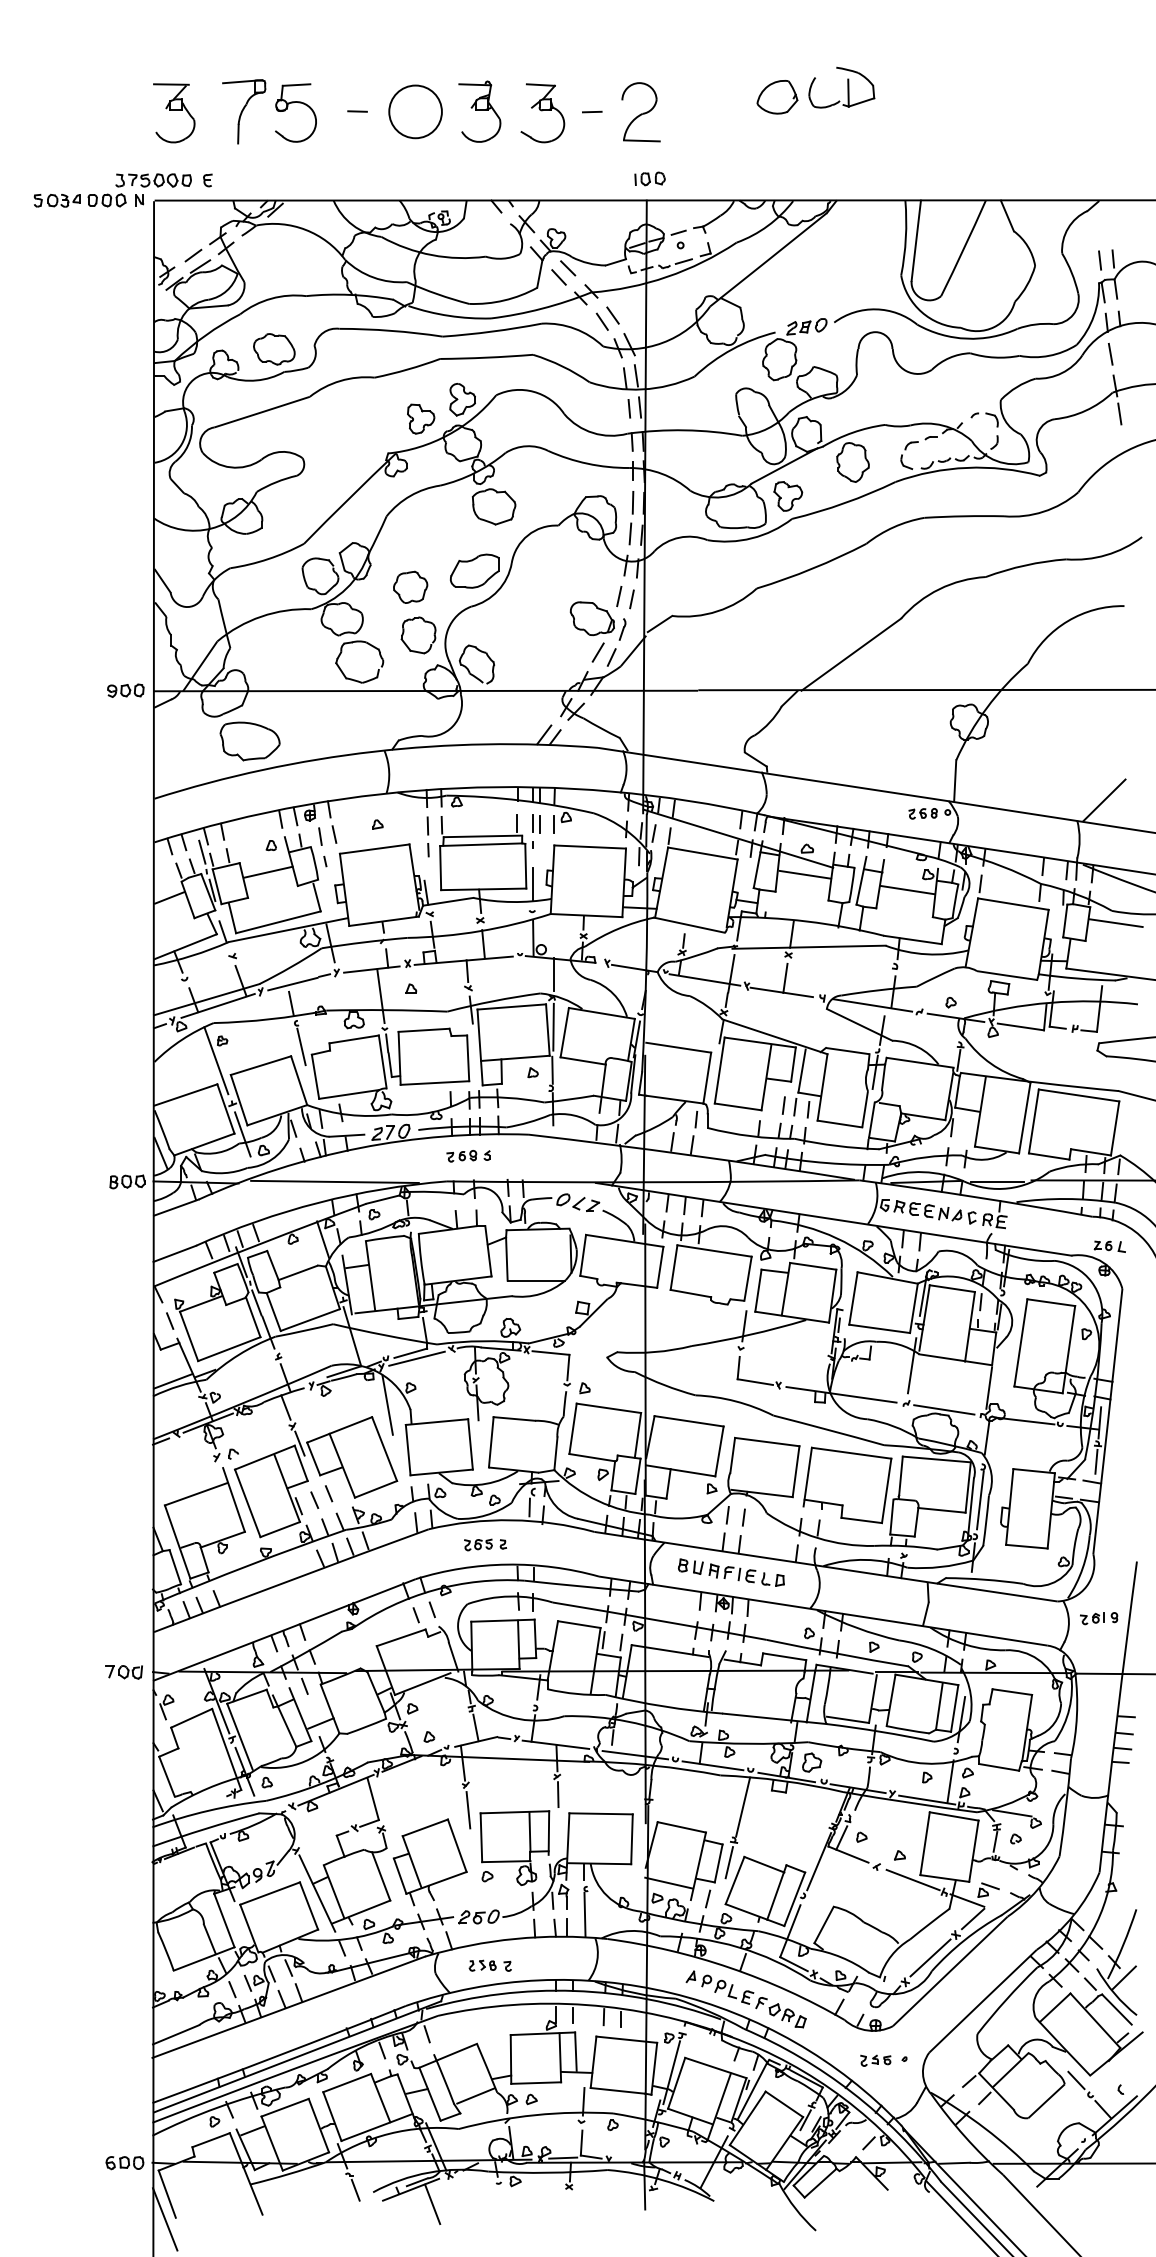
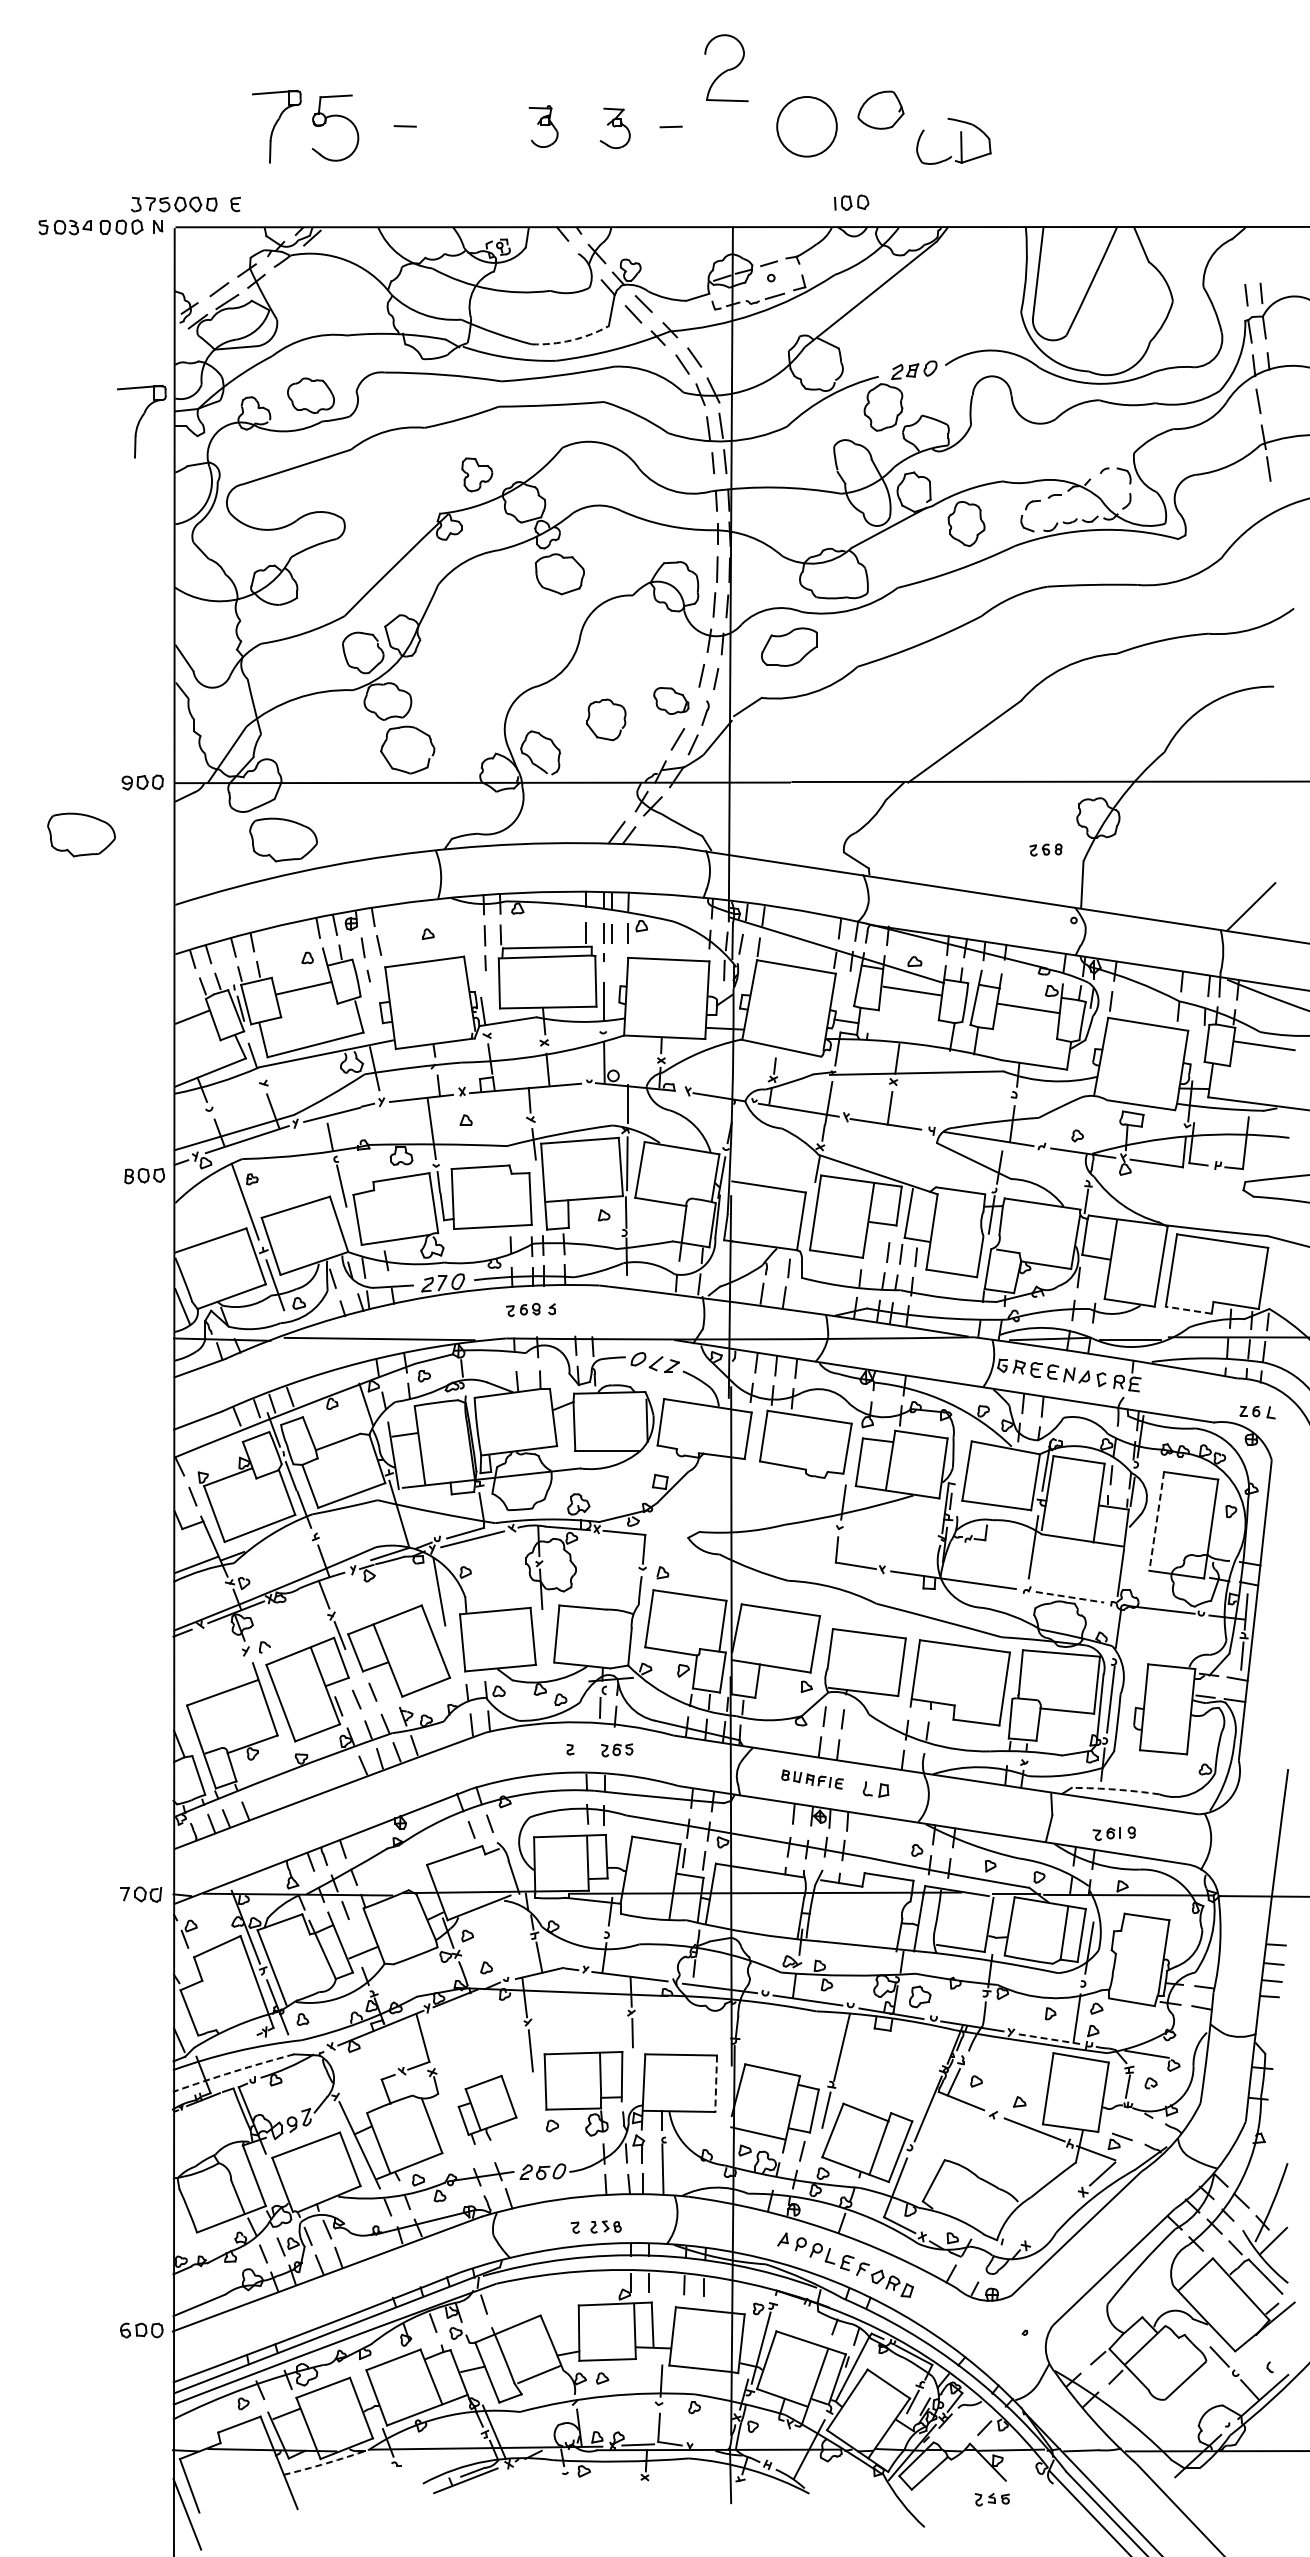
part: (847, 86) -> (960, 140), moved
circle: (415, 111) -> (806, 126), moved
part: (479, 111) -> (543, 126), size x0.6
part: (641, 112) -> (726, 68), moved
part: (174, 113) -> (197, 128), removed
part: (543, 113) -> (615, 128), size x0.6
part: (649, 178) -> (851, 202), moved
arc: (504, 300) -> (571, 340), solid -> dashed
part: (124, 372) -> (141, 421), added
part: (462, 399) -> (524, 452), removed
part: (787, 496) -> (892, 562), removed
part: (475, 570) -> (789, 646), moved
part: (410, 587) -> (465, 665), removed
part: (592, 618) -> (671, 700), size x0.7
part: (418, 635) -> (606, 719), moved
part: (71, 736) -> (81, 834), added
part: (922, 813) -> (1045, 849), moved
line: (201, 852) -> (228, 965), removed
line: (1048, 1156) -> (1188, 1310), solid -> dashed
part: (127, 1182) -> (144, 1176), moved
line: (1020, 1342) -> (1156, 1521), solid -> dashed
line: (943, 1410) -> (1069, 1597), solid -> dashed
part: (478, 1545) -> (617, 1750), moved
part: (717, 1570) -> (812, 1779), size x0.7
arc: (984, 1579) -> (1115, 1789), solid -> dashed
part: (1098, 1618) -> (1113, 1833), moved
line: (927, 1800) -> (1051, 2039), solid -> dashed
arc: (205, 1828) -> (233, 2071), solid -> dashed
line: (632, 1839) -> (716, 2084), solid -> dashed
part: (430, 1862) -> (487, 2109), size x0.7
line: (930, 1958) -> (1054, 2218), removed
part: (482, 1965) -> (605, 2226), moved
part: (875, 2060) -> (991, 2499), moved
part: (124, 2163) -> (141, 2330), moved
arc: (288, 2174) -> (326, 2463), solid -> dashed
line: (355, 2190) -> (402, 2481), removed
line: (431, 2203) -> (489, 2496), removed

